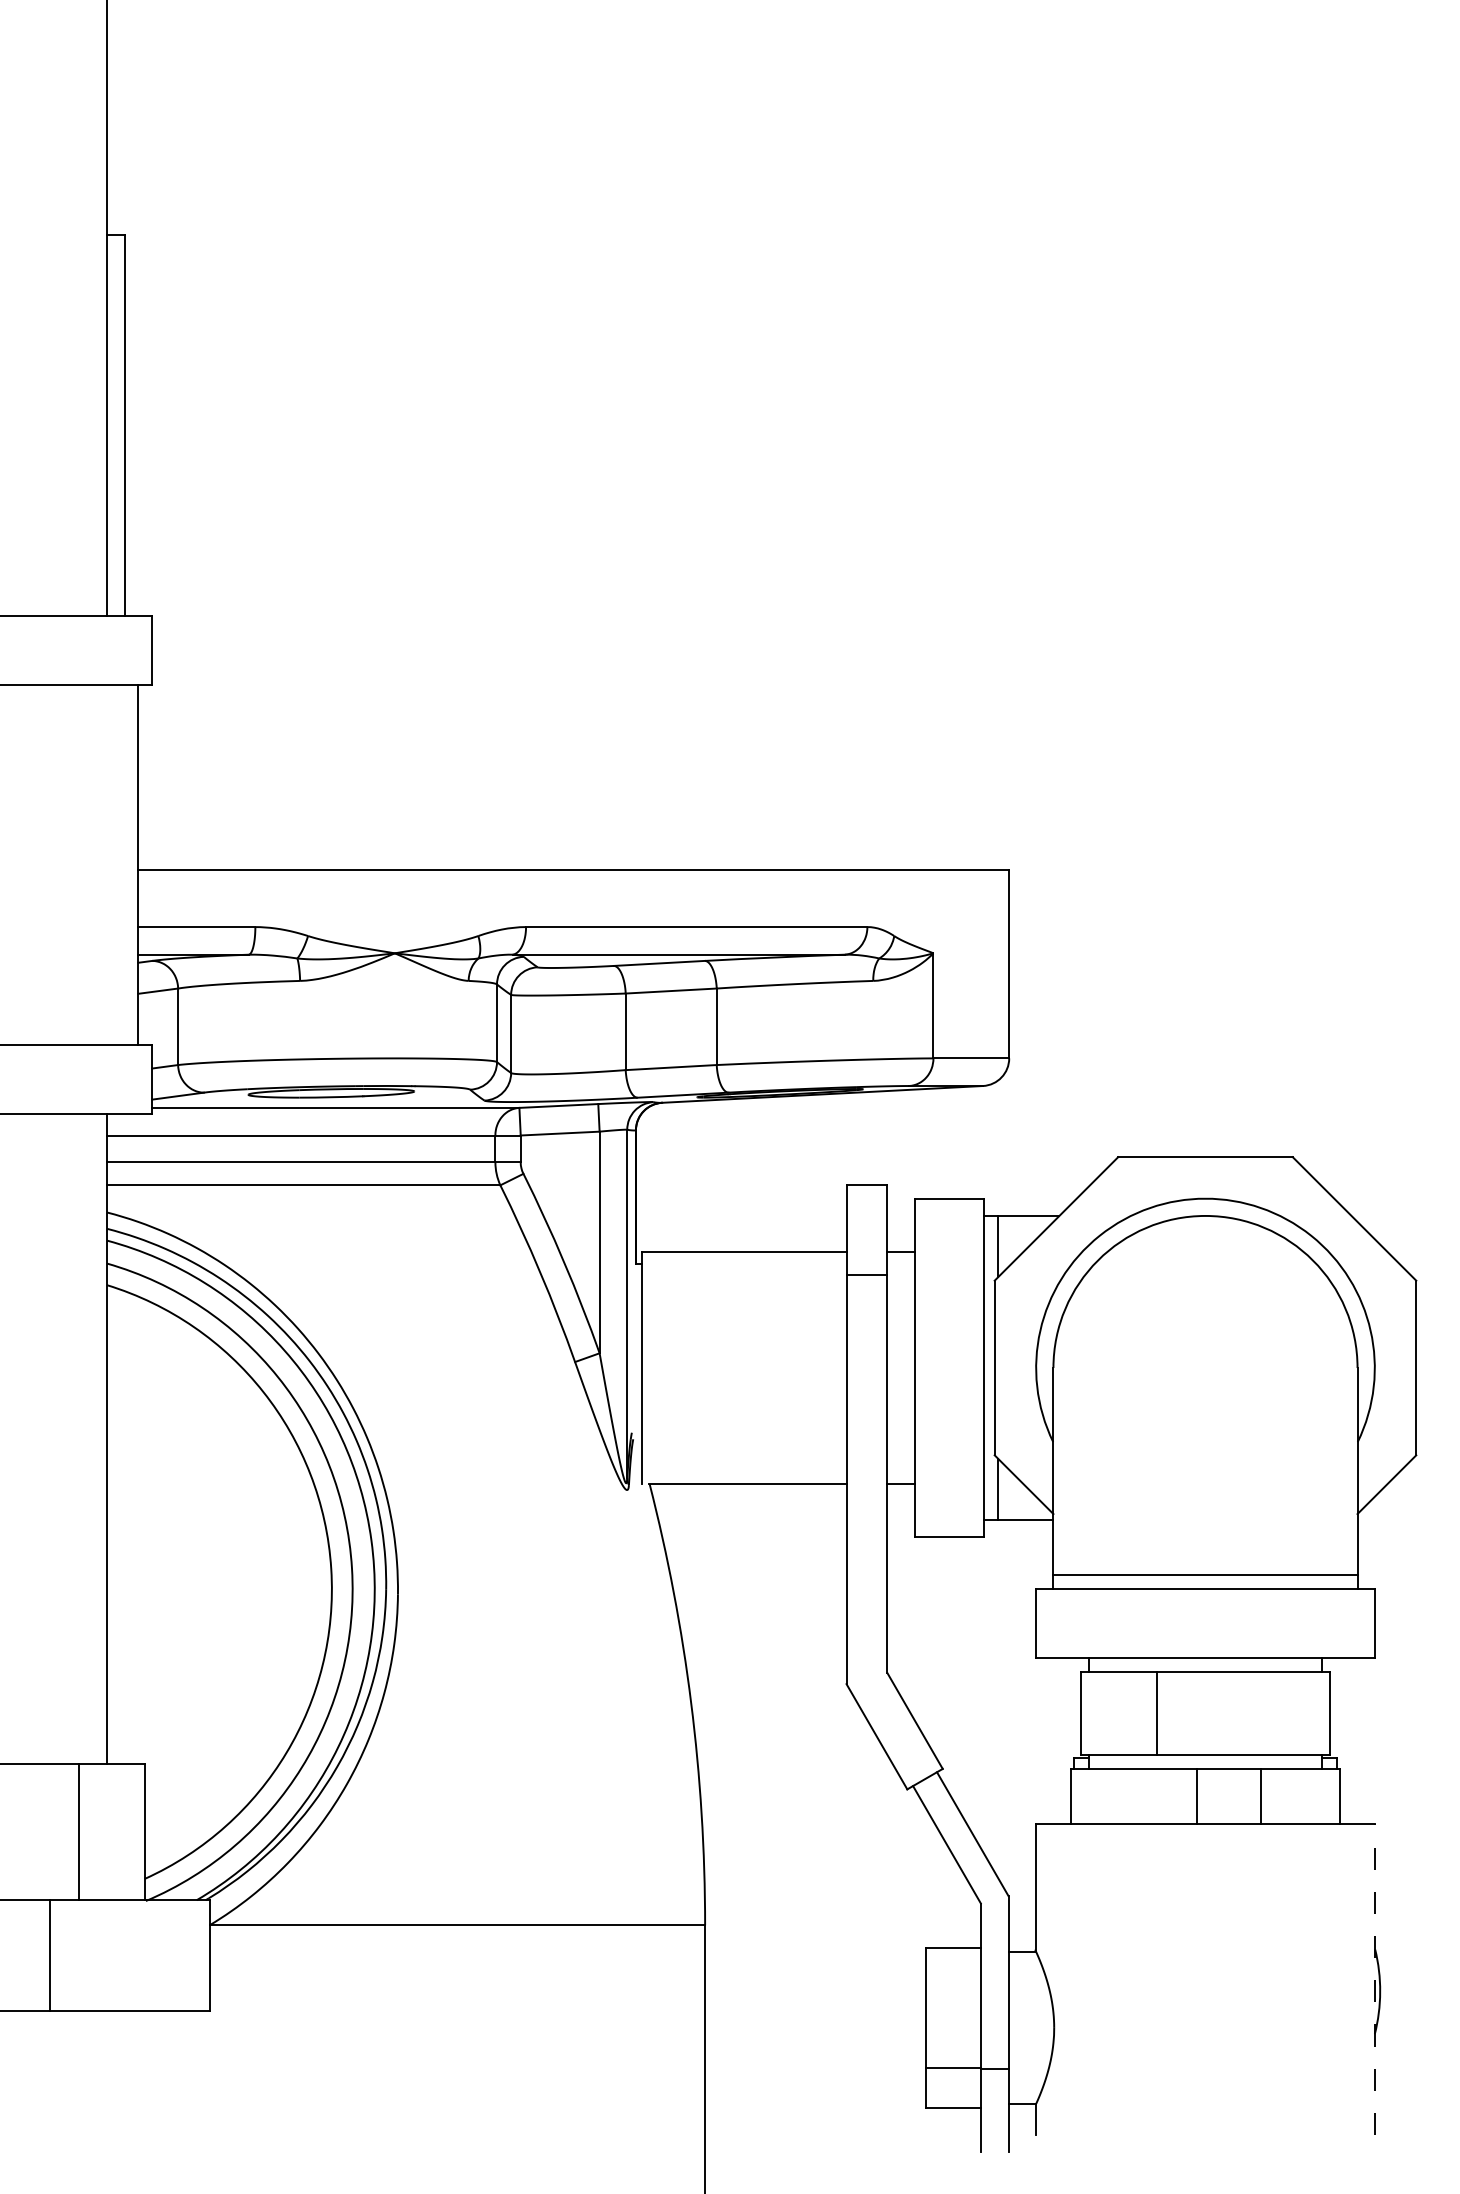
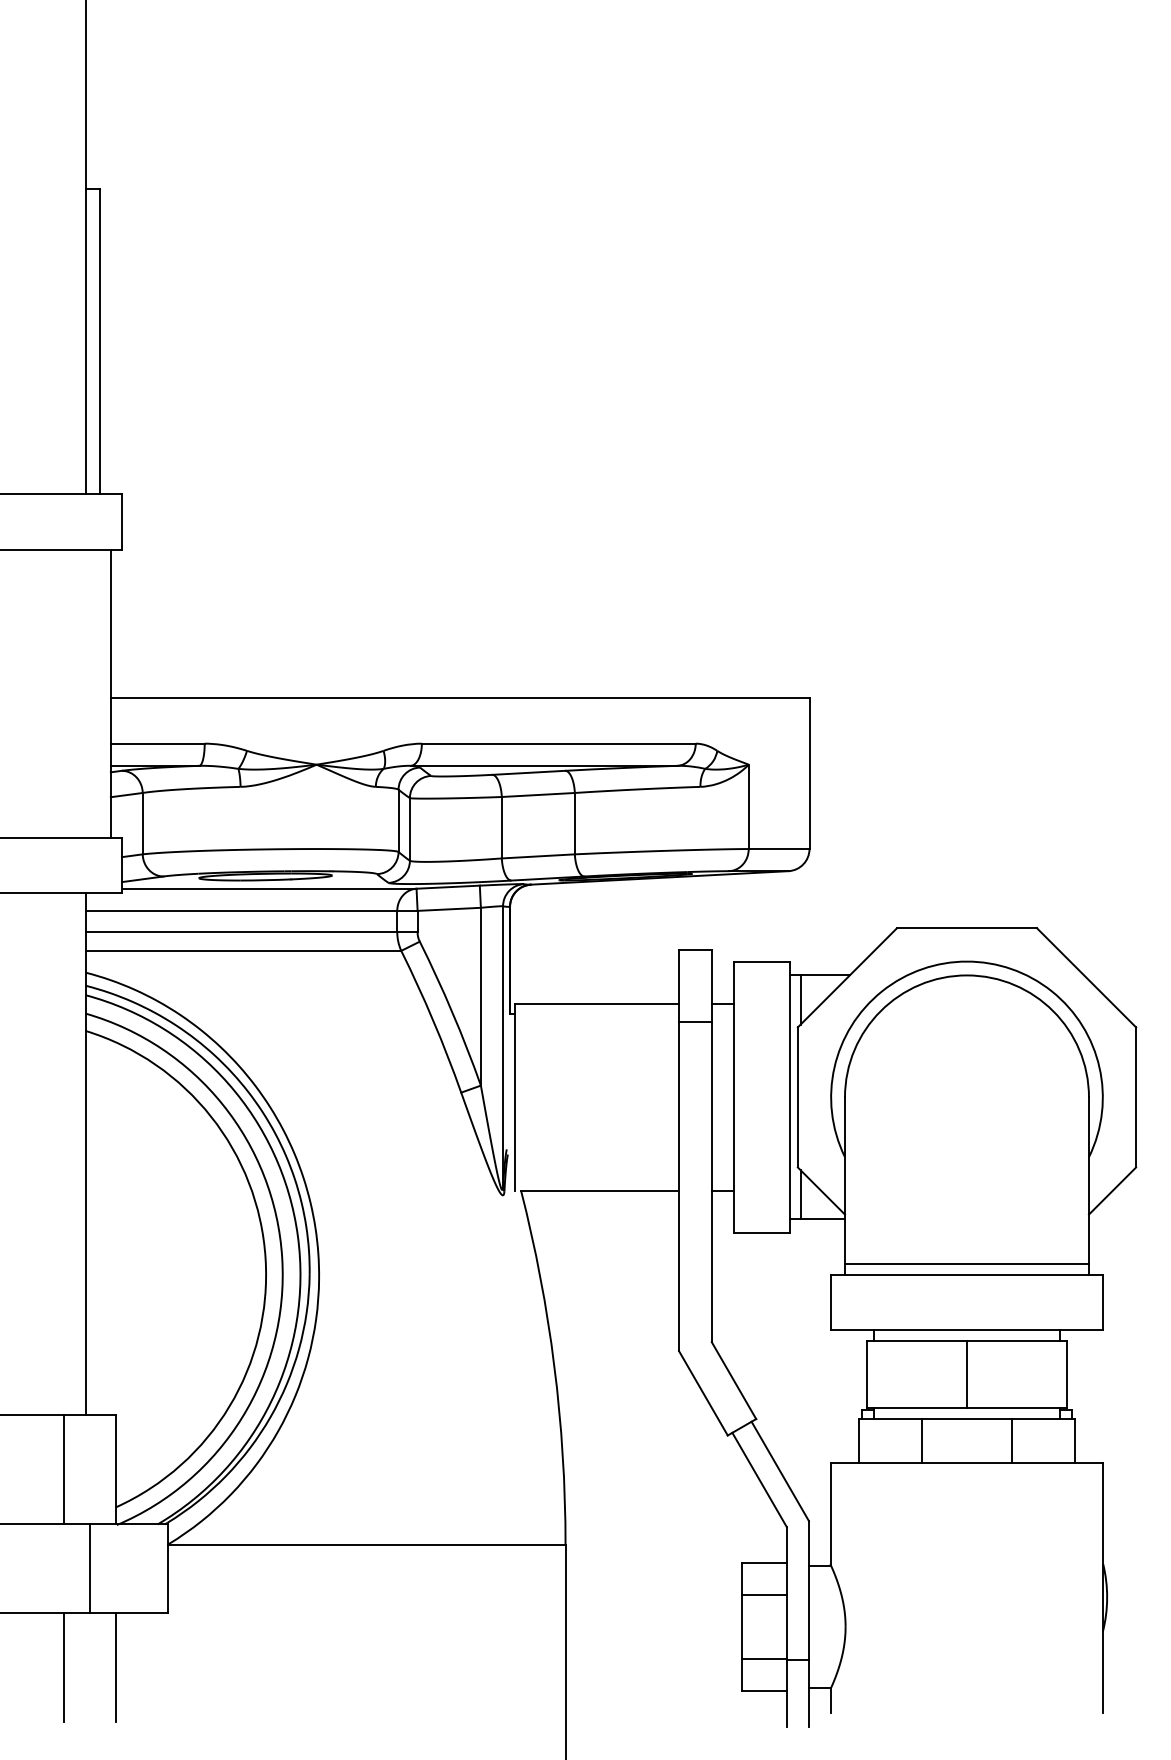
line: (1156, 1713) -> (966, 1374), moved
line: (1196, 1796) -> (922, 1441), moved
line: (50, 1955) -> (90, 1568), moved
line: (1374, 1979) -> (1102, 1588), dashed -> solid
line: (952, 1988) -> (764, 1595), added
line: (79, 2078) -> (63, 1667), added
line: (144, 2078) -> (115, 1667), added

